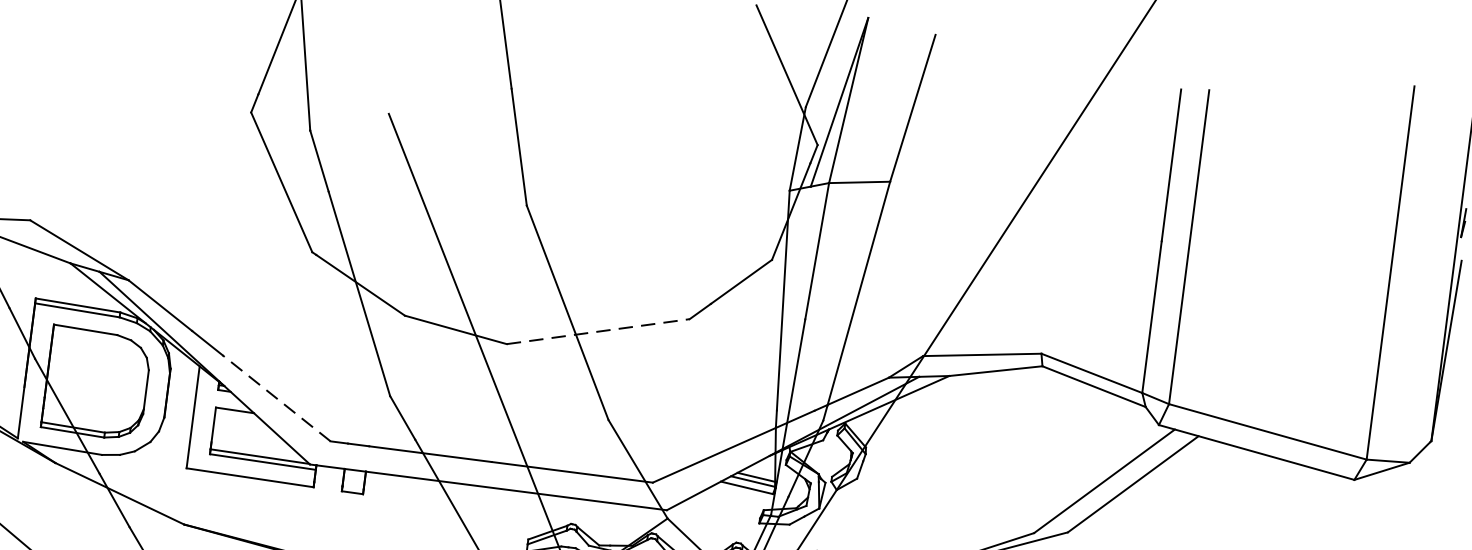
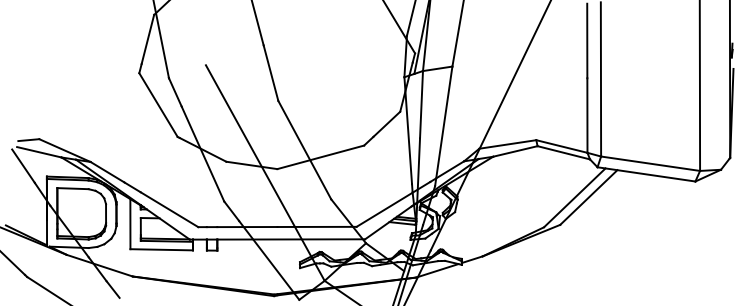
line: (597, 331) -> (320, 157), dashed -> solid
line: (276, 397) -> (169, 209), dashed -> solid

